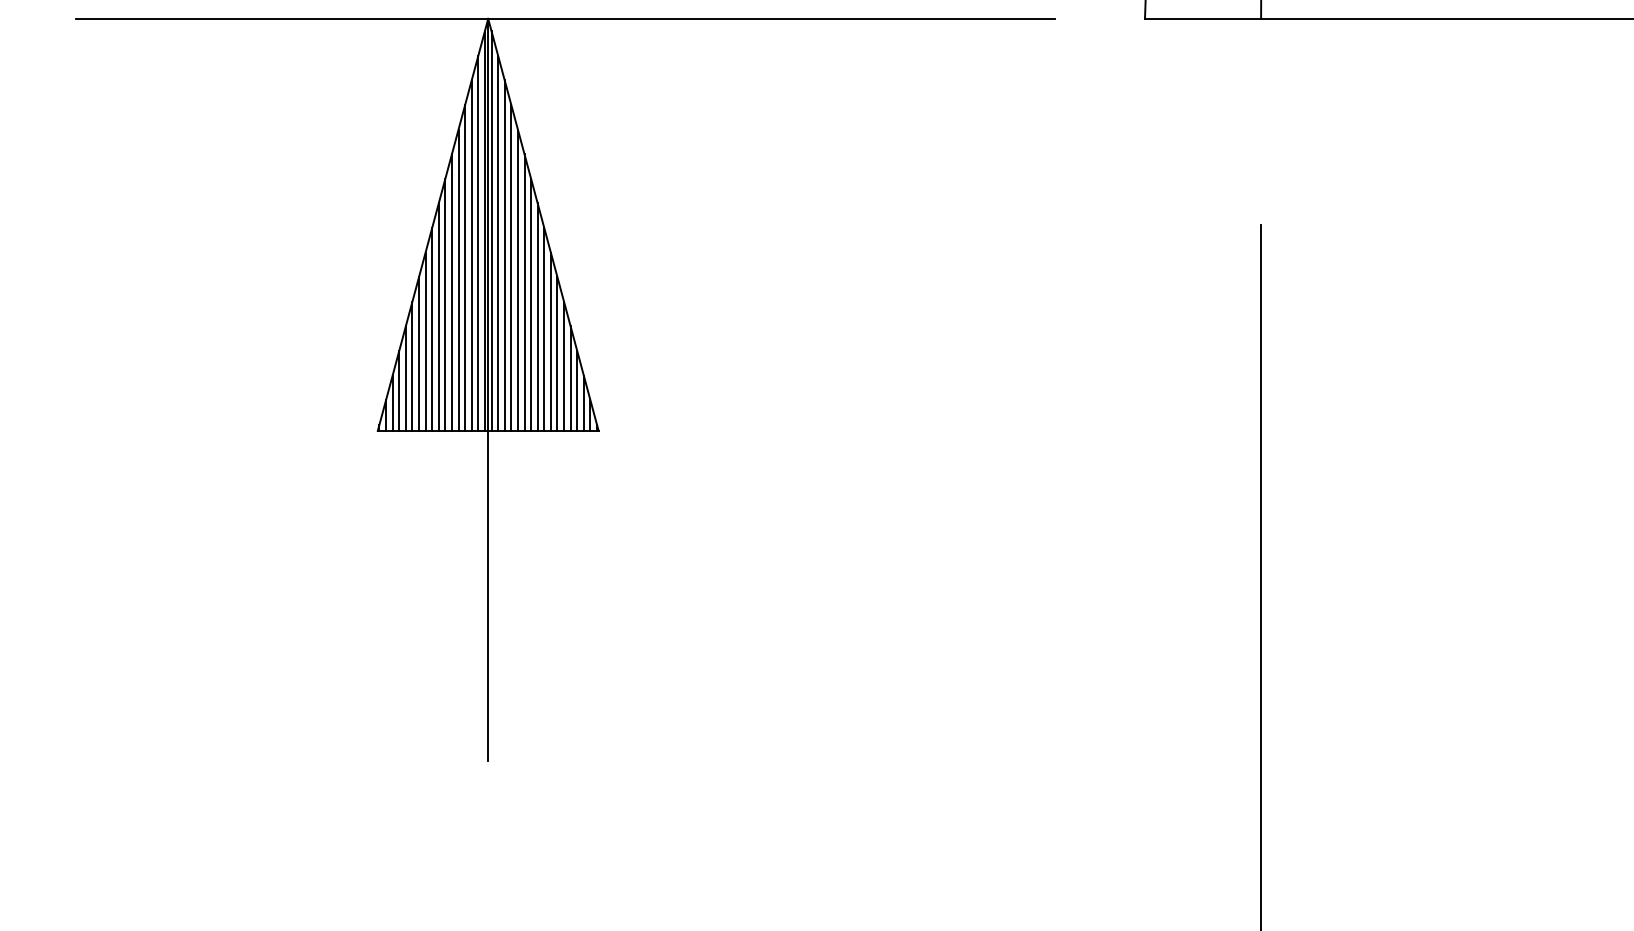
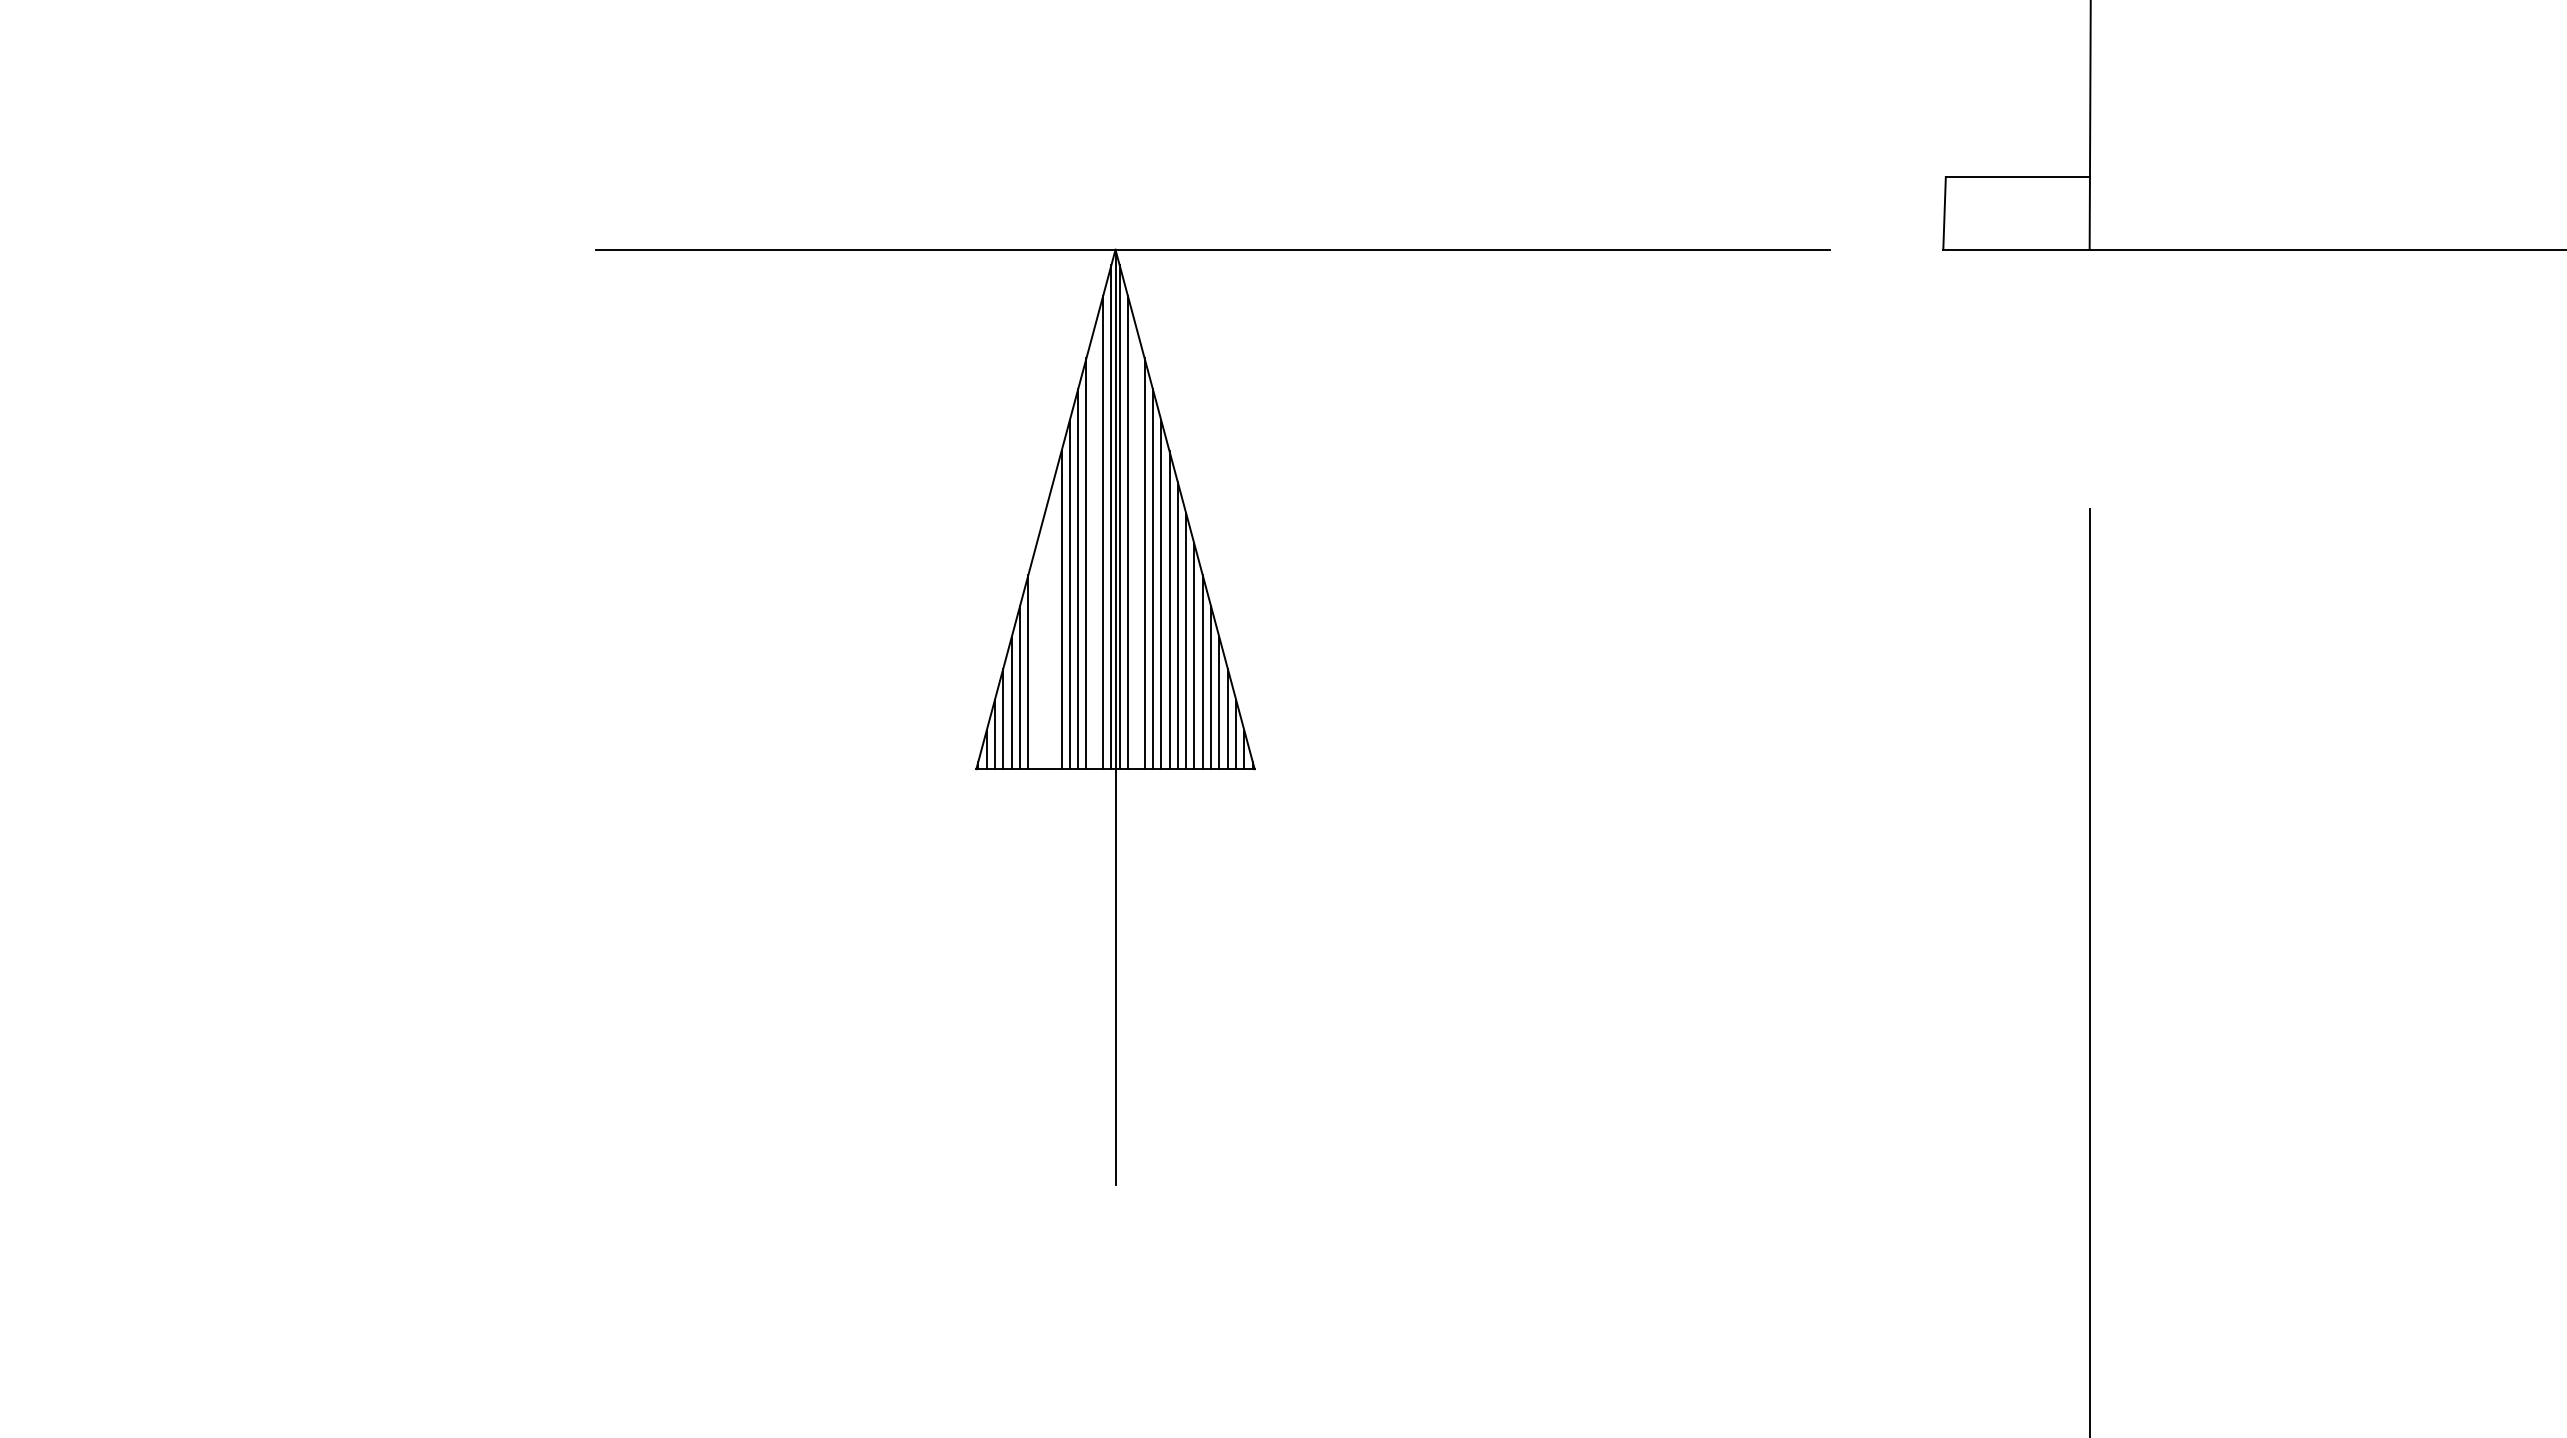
line: (471, 255) -> (1094, 548), removed
line: (504, 255) -> (1136, 548), removed
line: (439, 316) -> (1053, 625), removed
line: (431, 329) -> (1044, 641), removed
line: (425, 341) -> (1036, 656), removed

